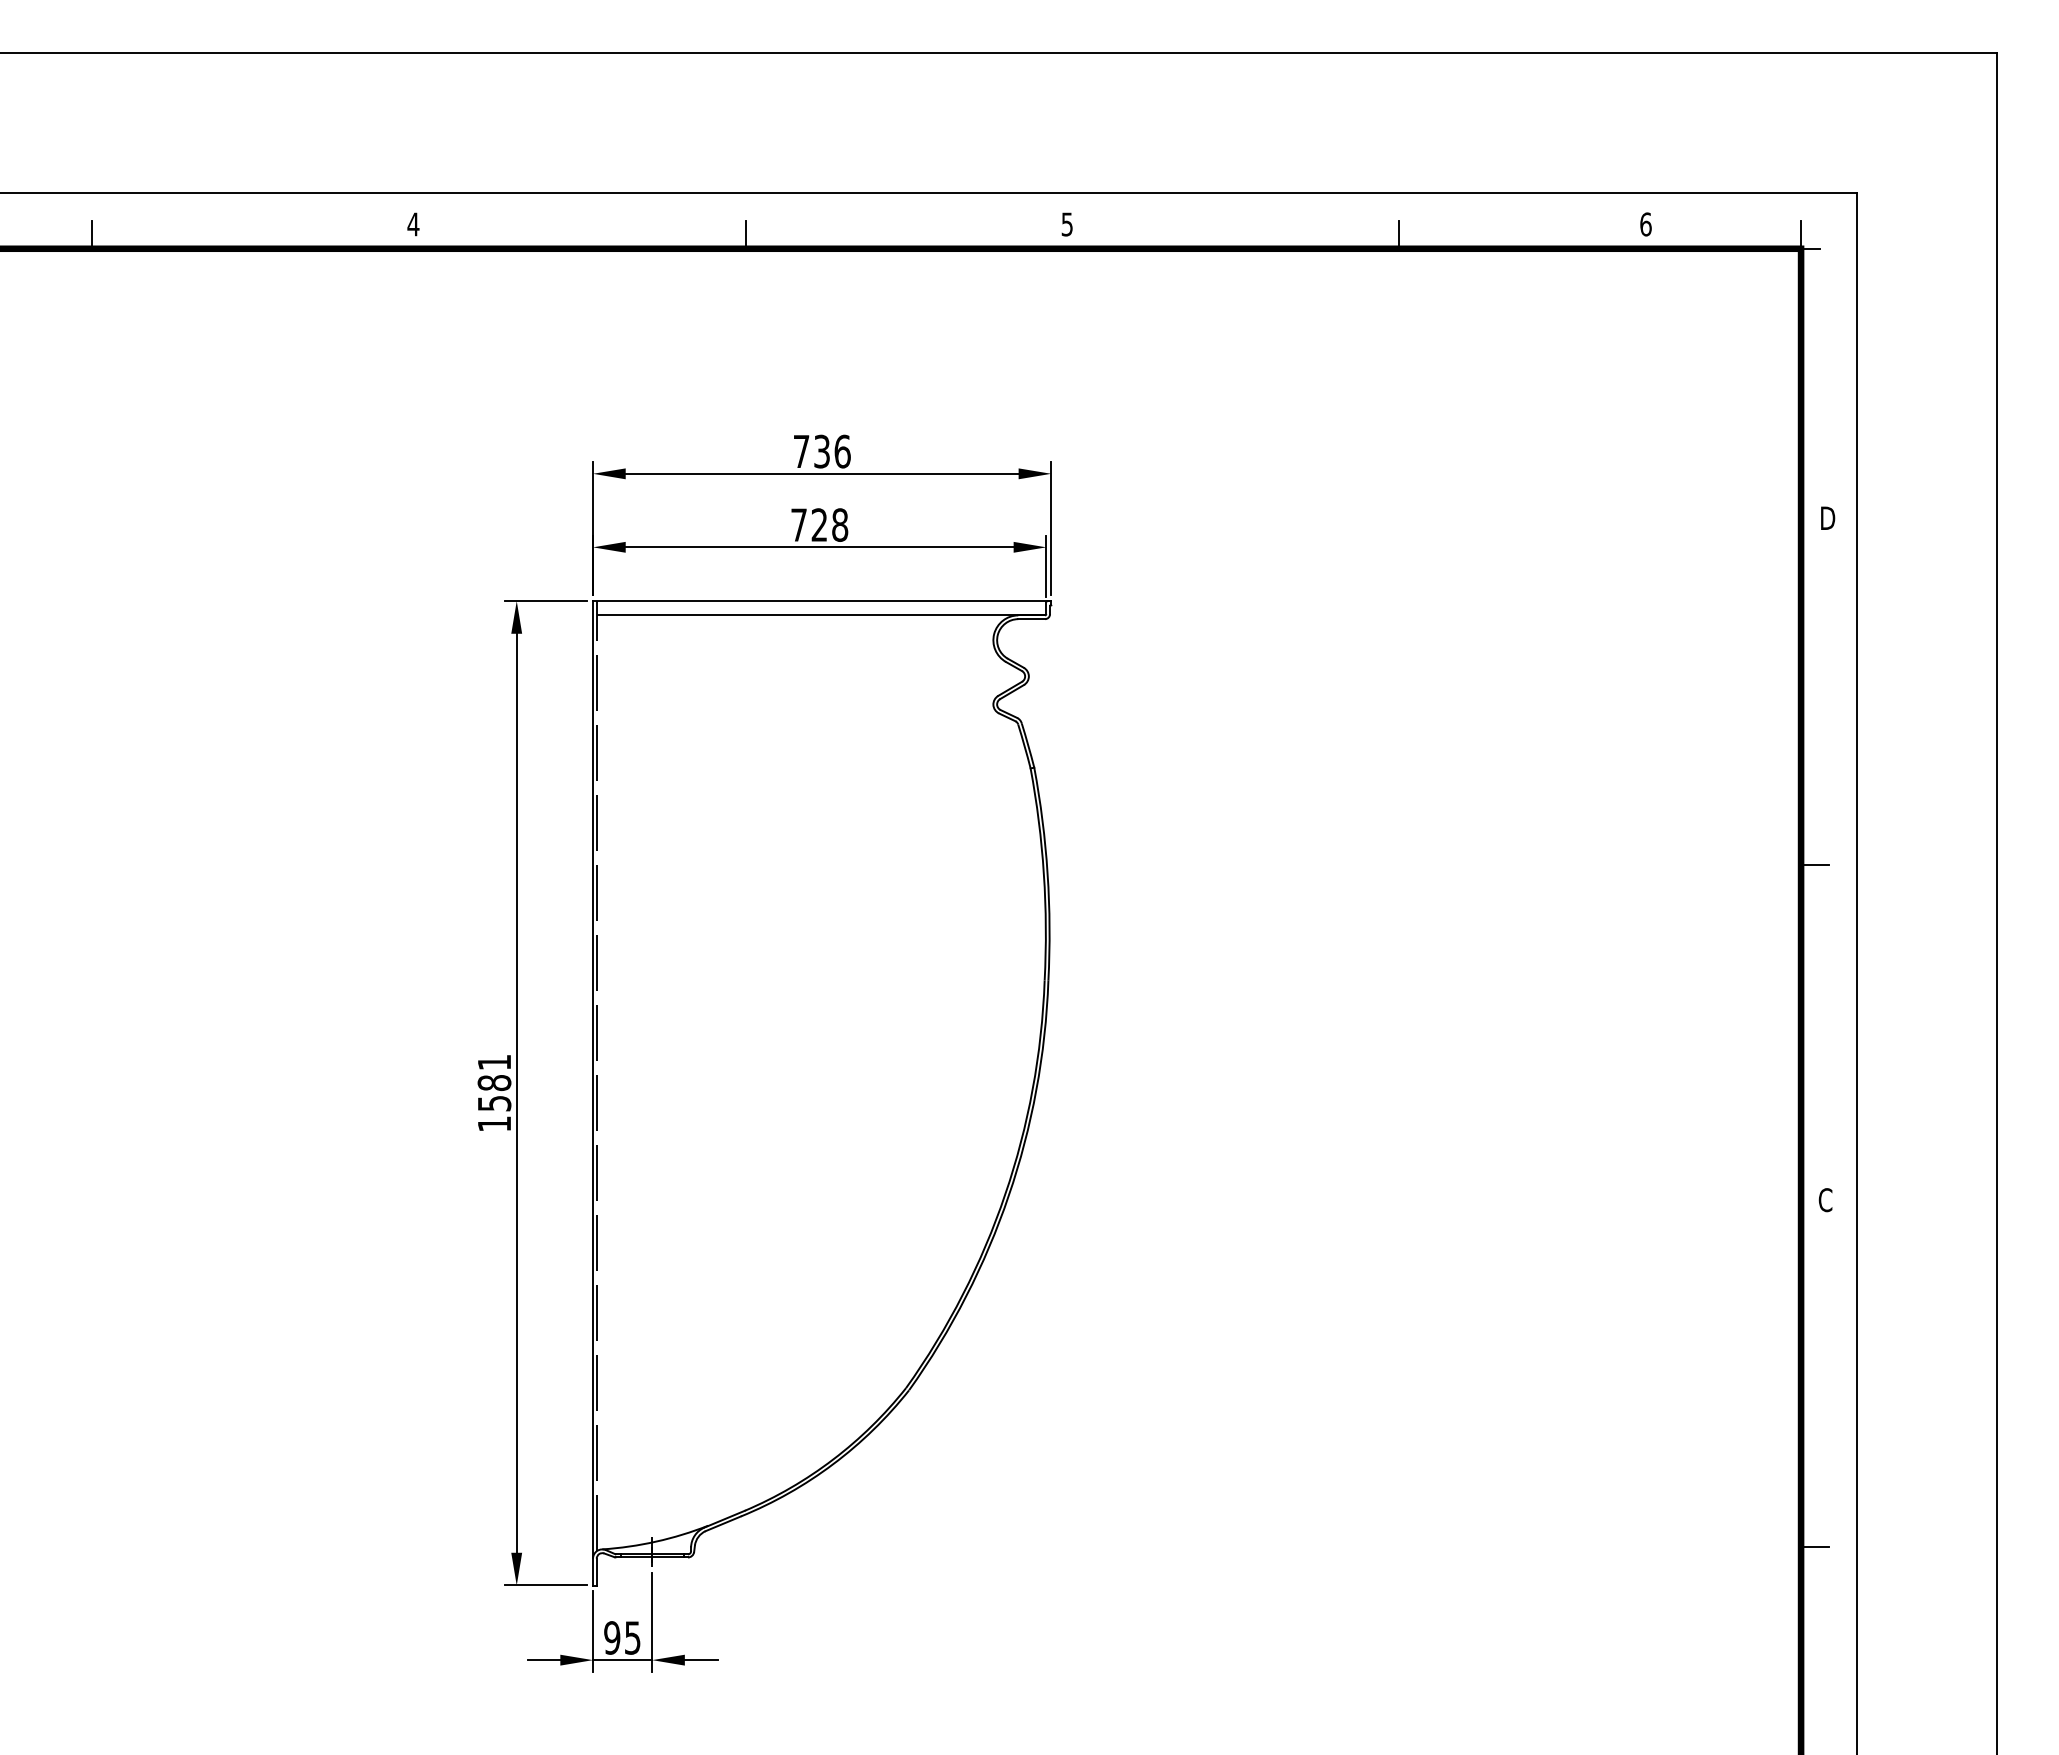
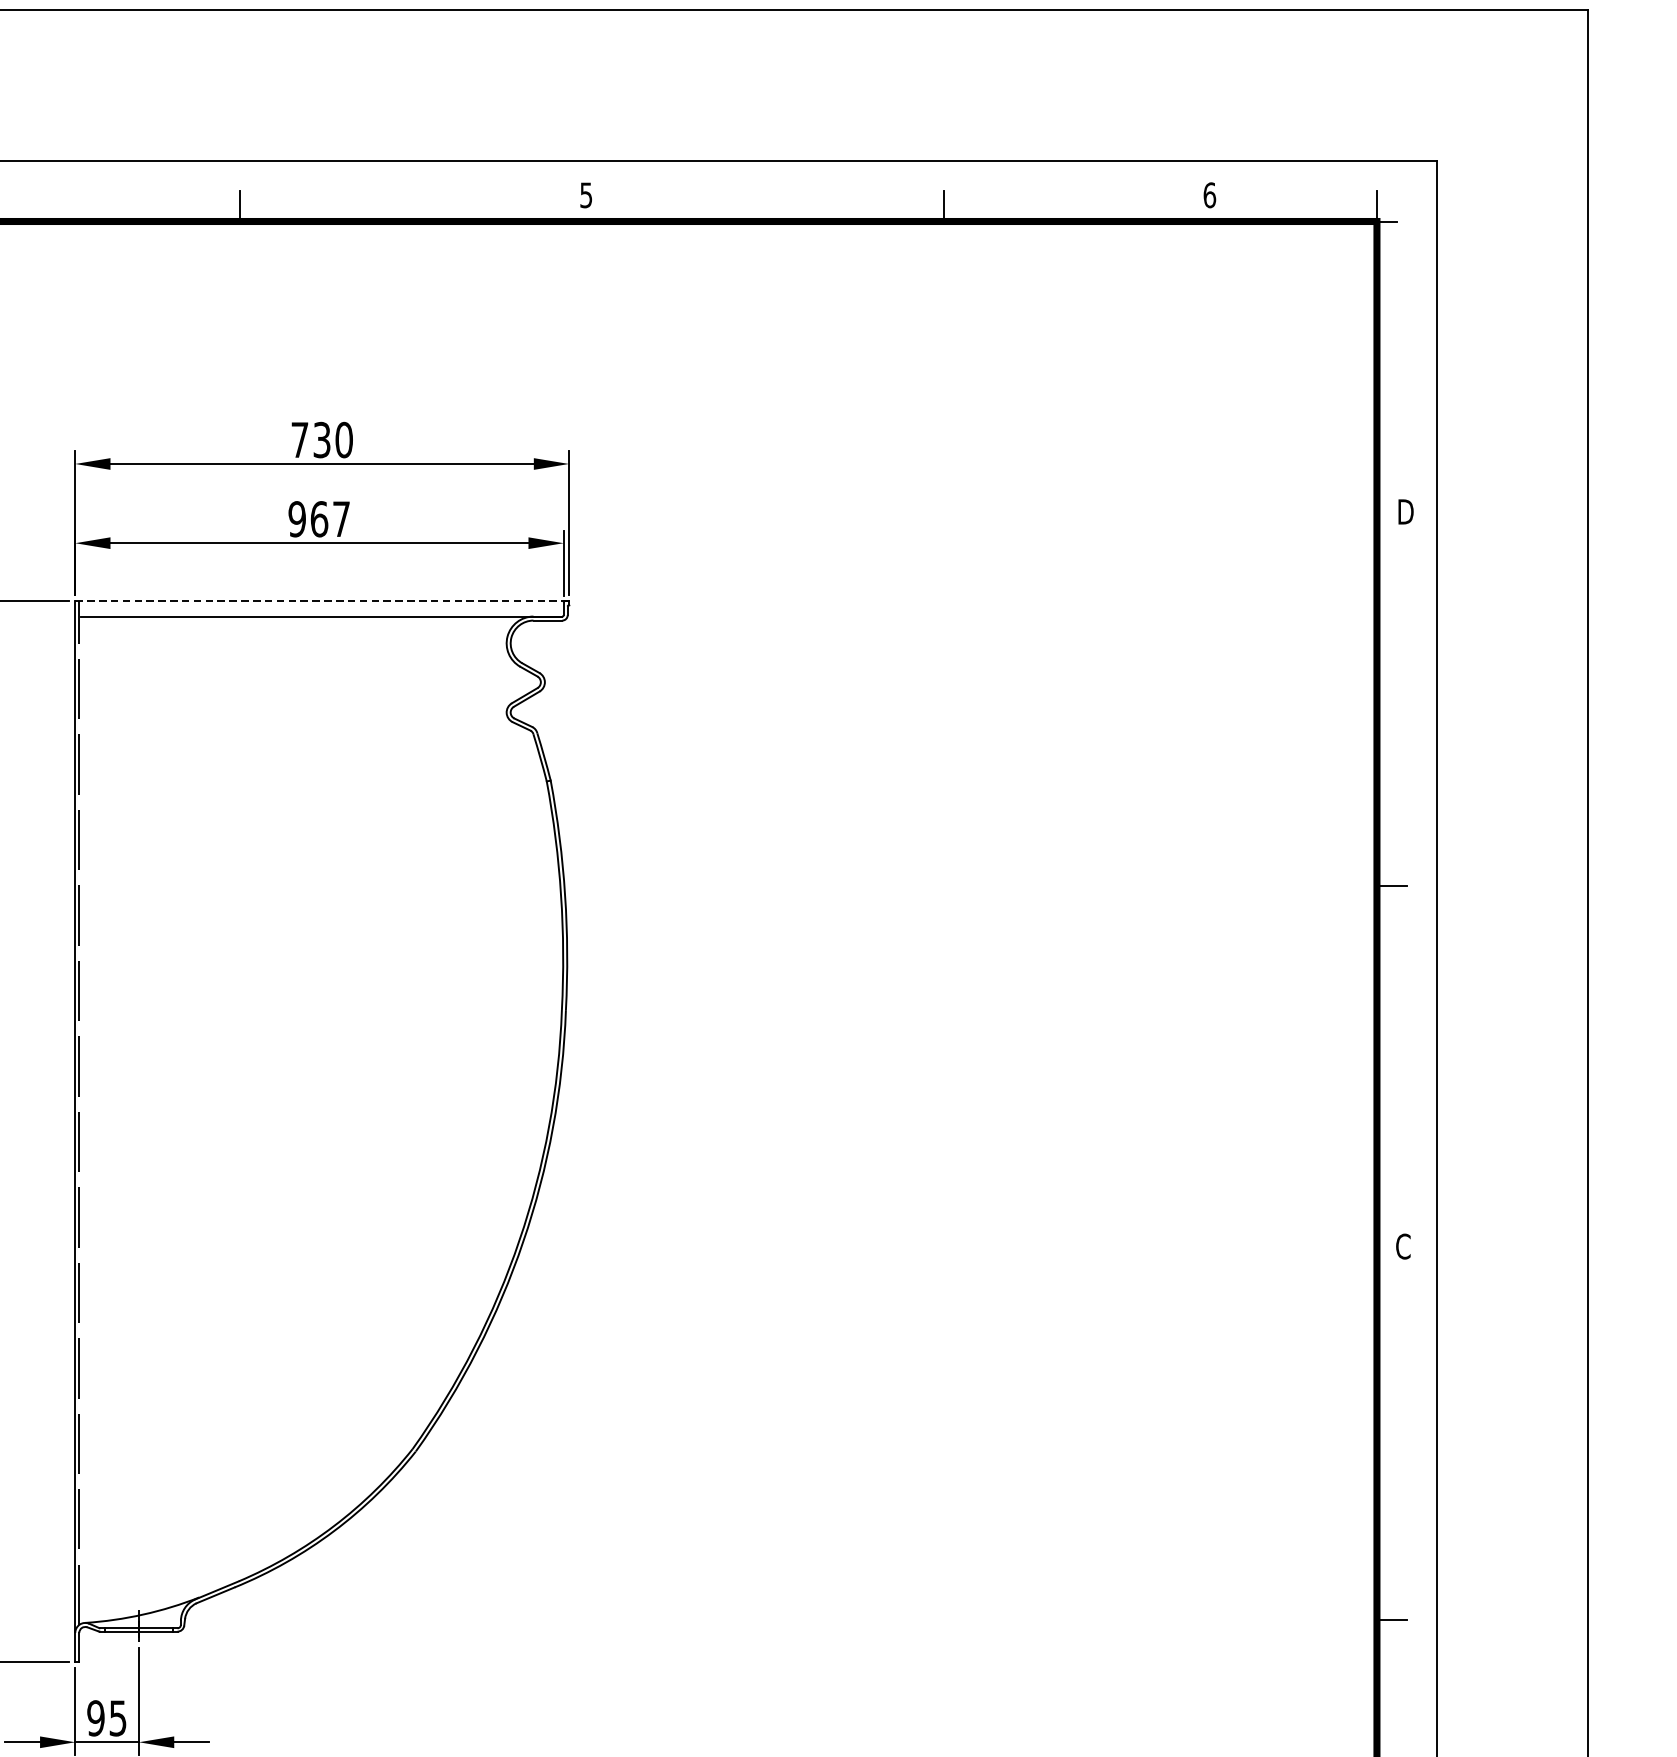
text: (842, 451) -> (344, 439), 736 -> 730
text: (819, 524) -> (319, 518), 728 -> 967
line: (821, 601) -> (321, 601), solid -> dashed

